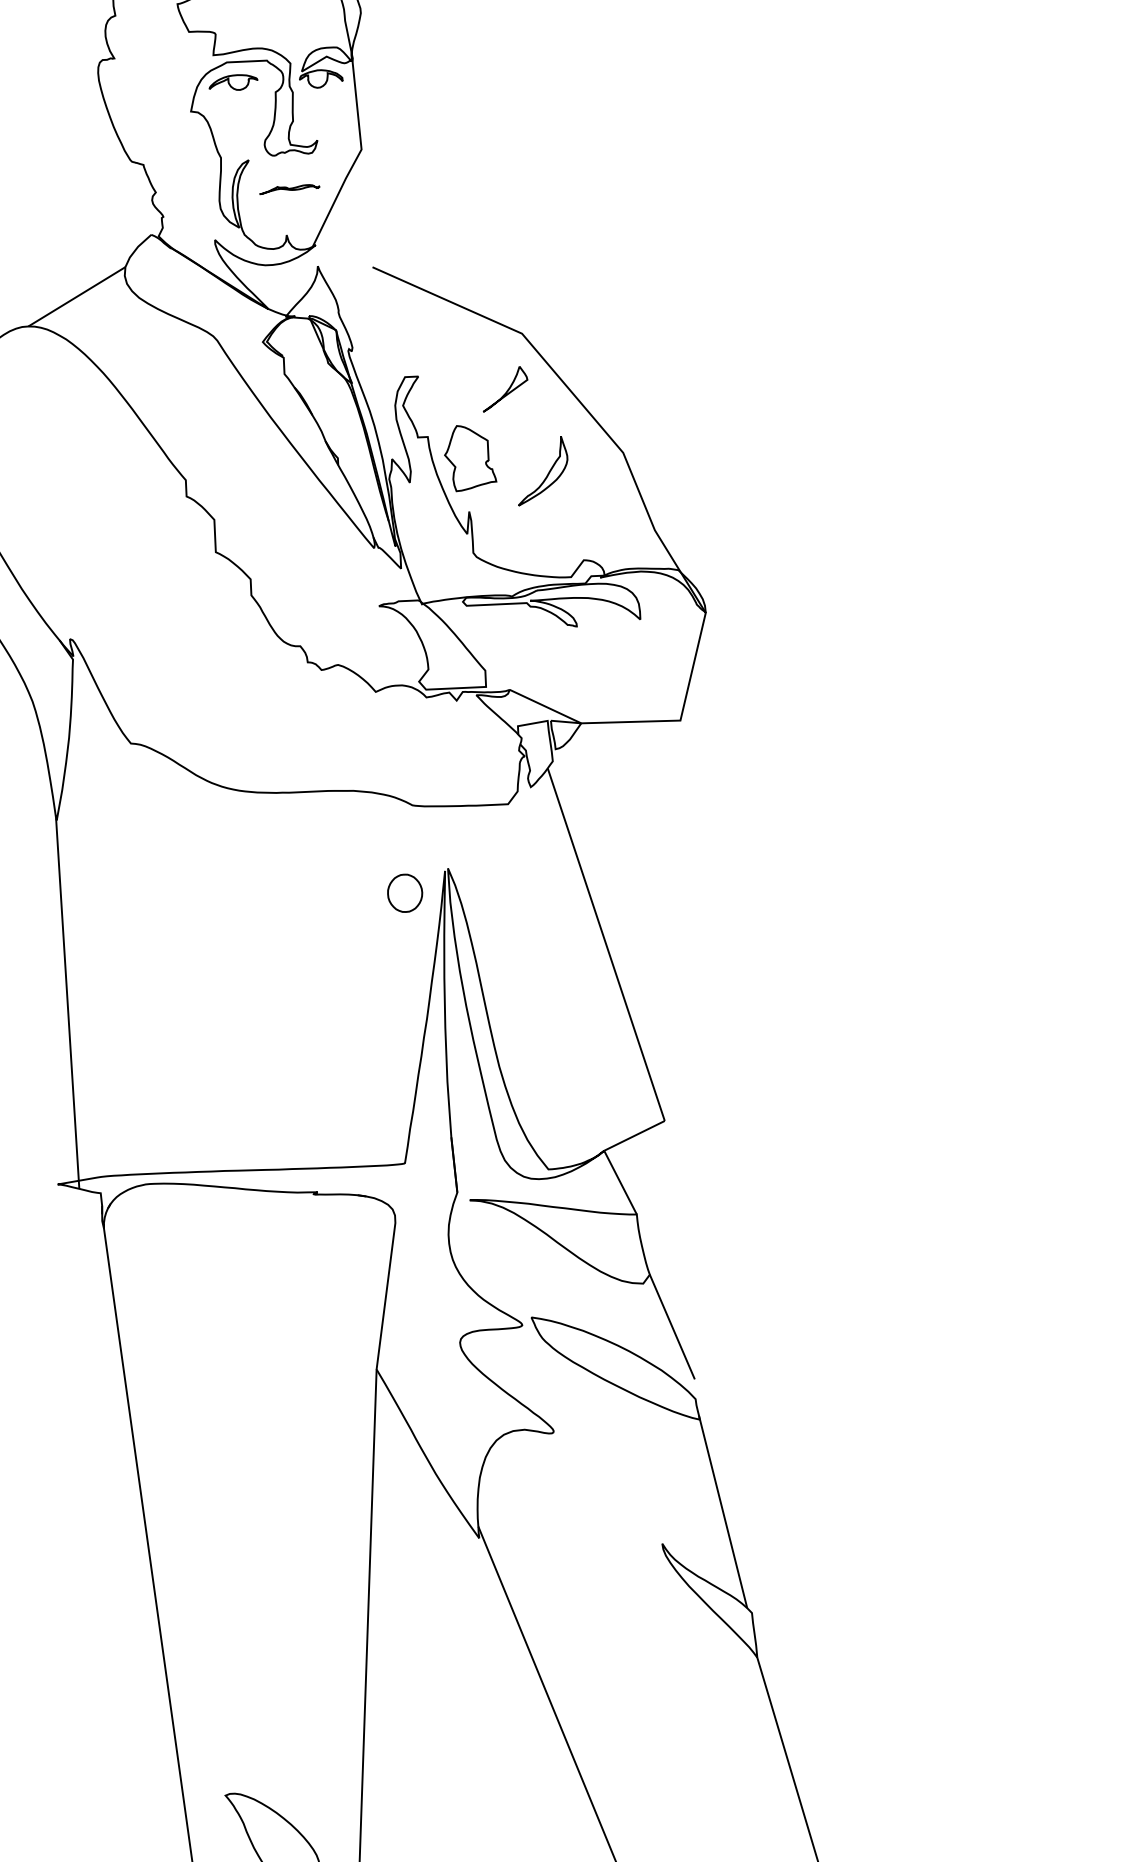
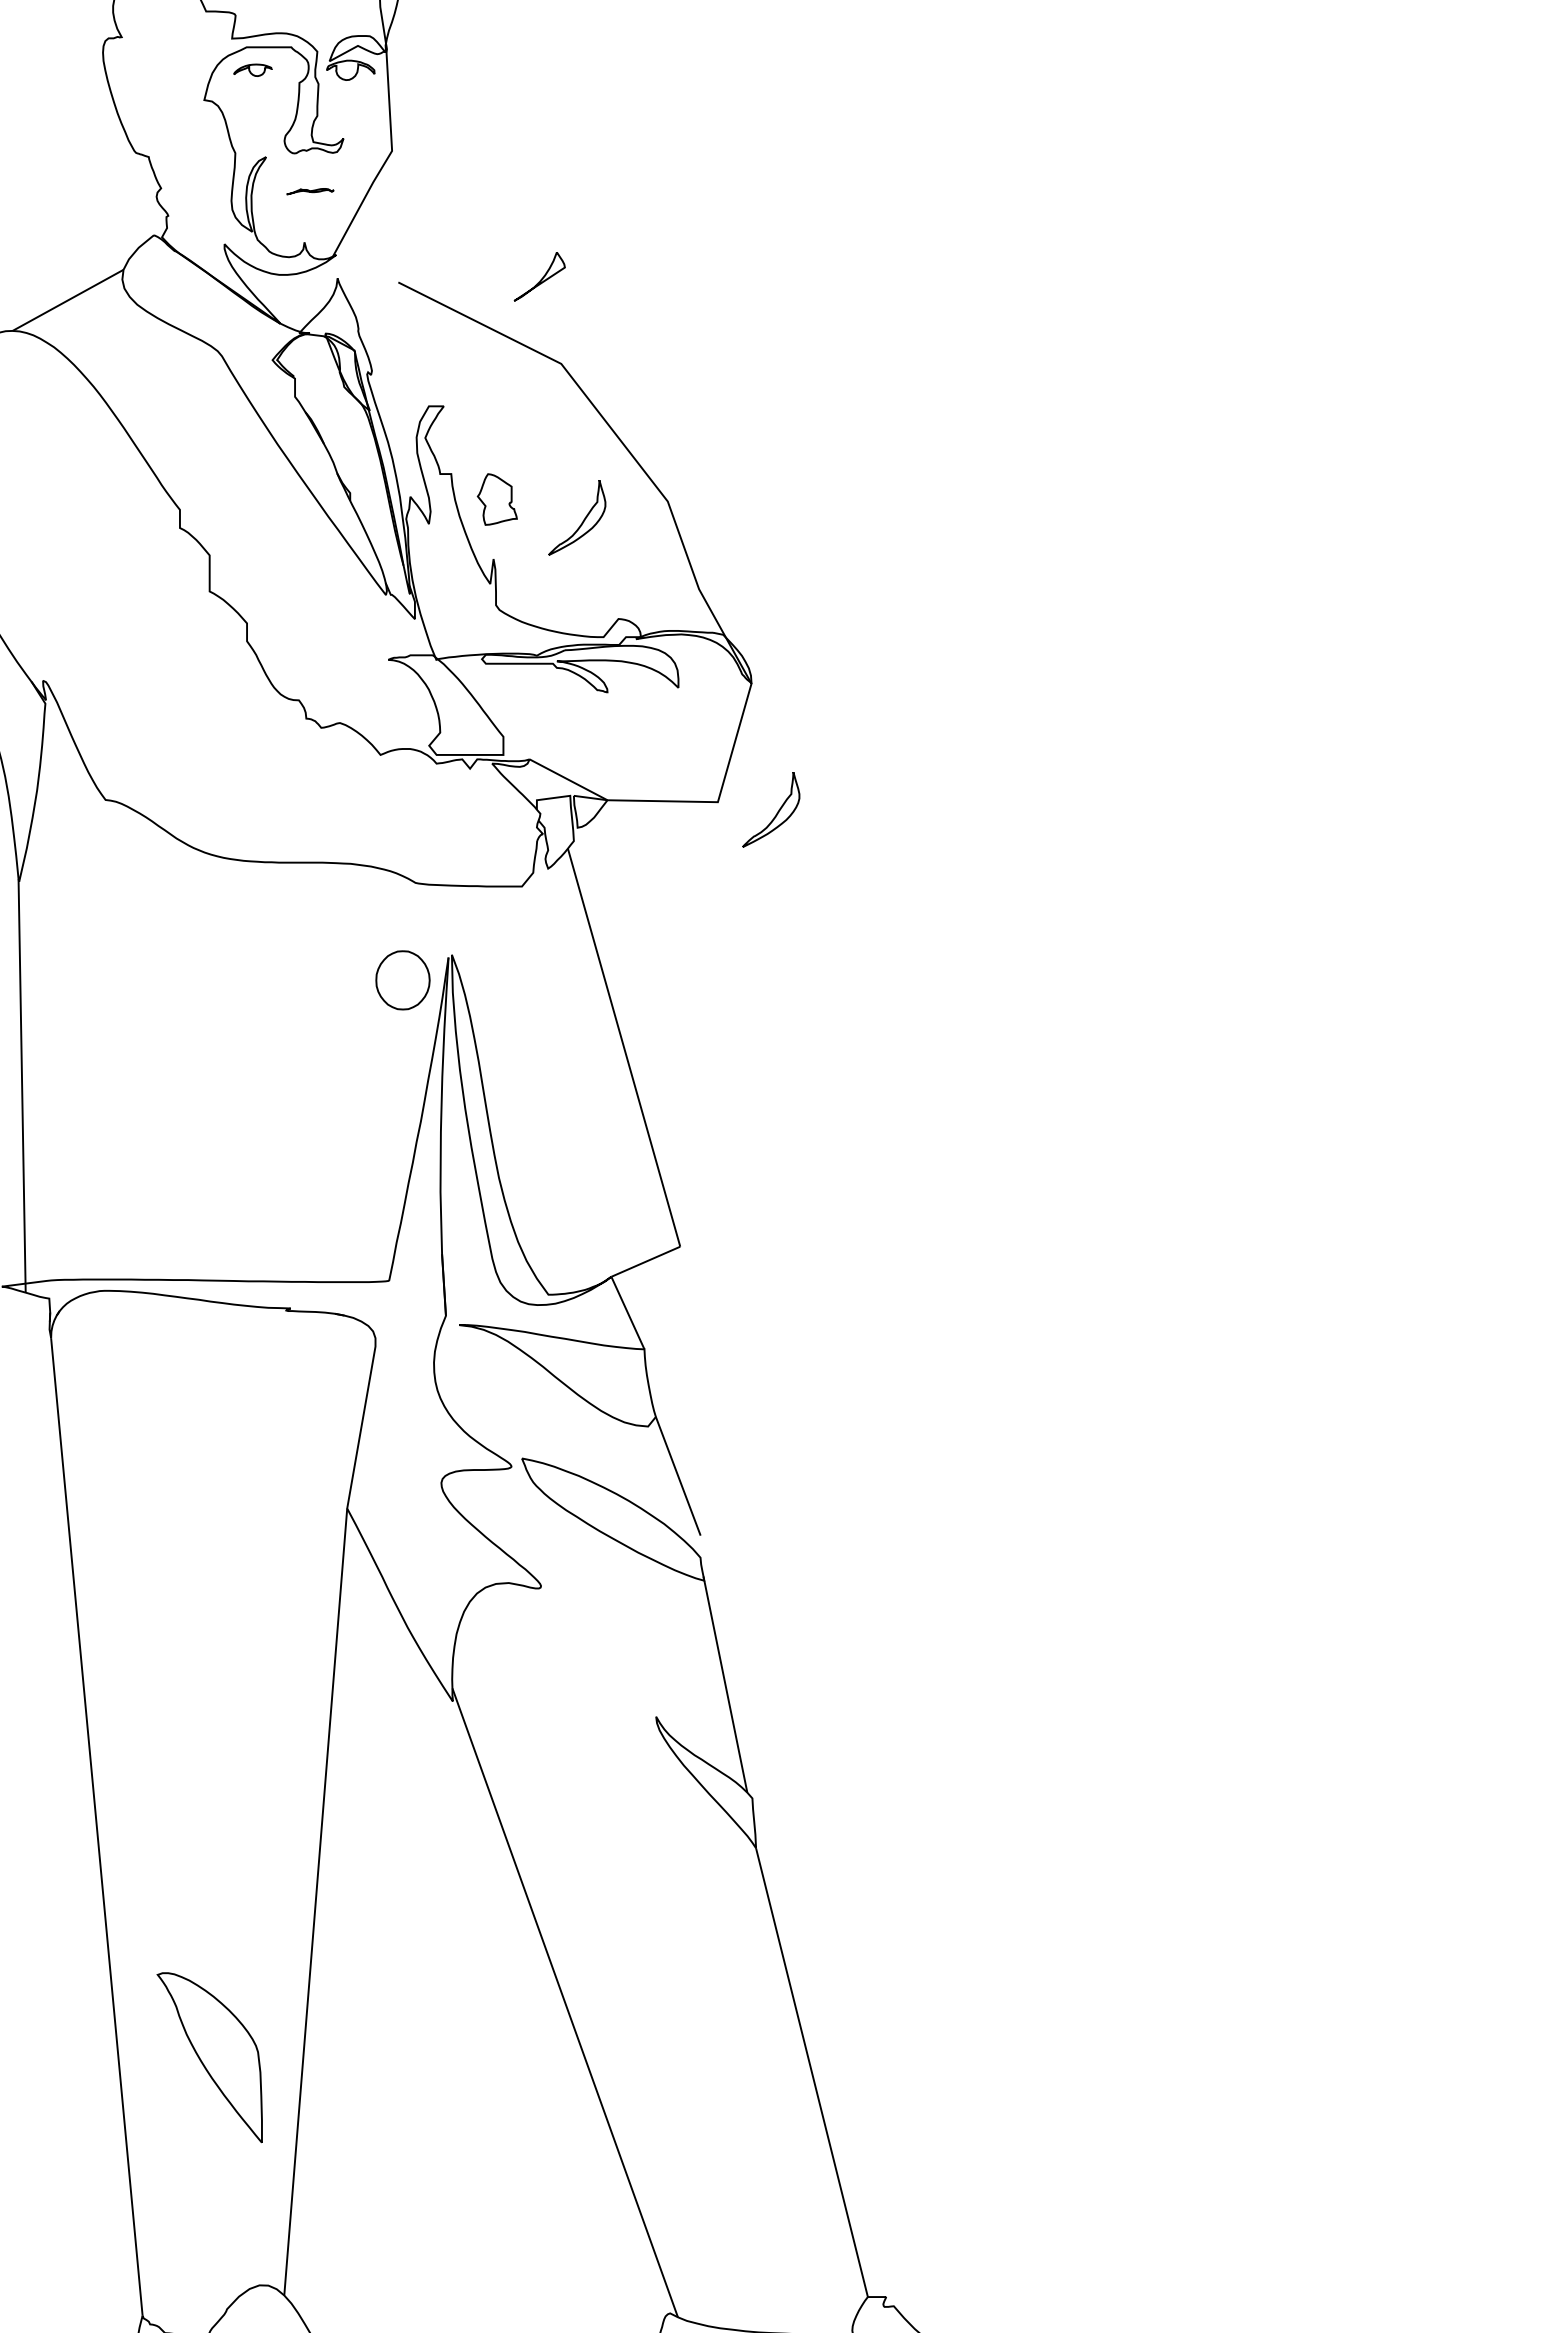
part: (233, 83) -> (252, 70), size x0.7
part: (290, 189) -> (310, 191), size x0.7
part: (504, 388) -> (539, 276), moved
part: (470, 457) -> (497, 499), size x0.7
part: (734, 726) -> (777, 811), added
part: (404, 893) -> (402, 980), size x1.4

